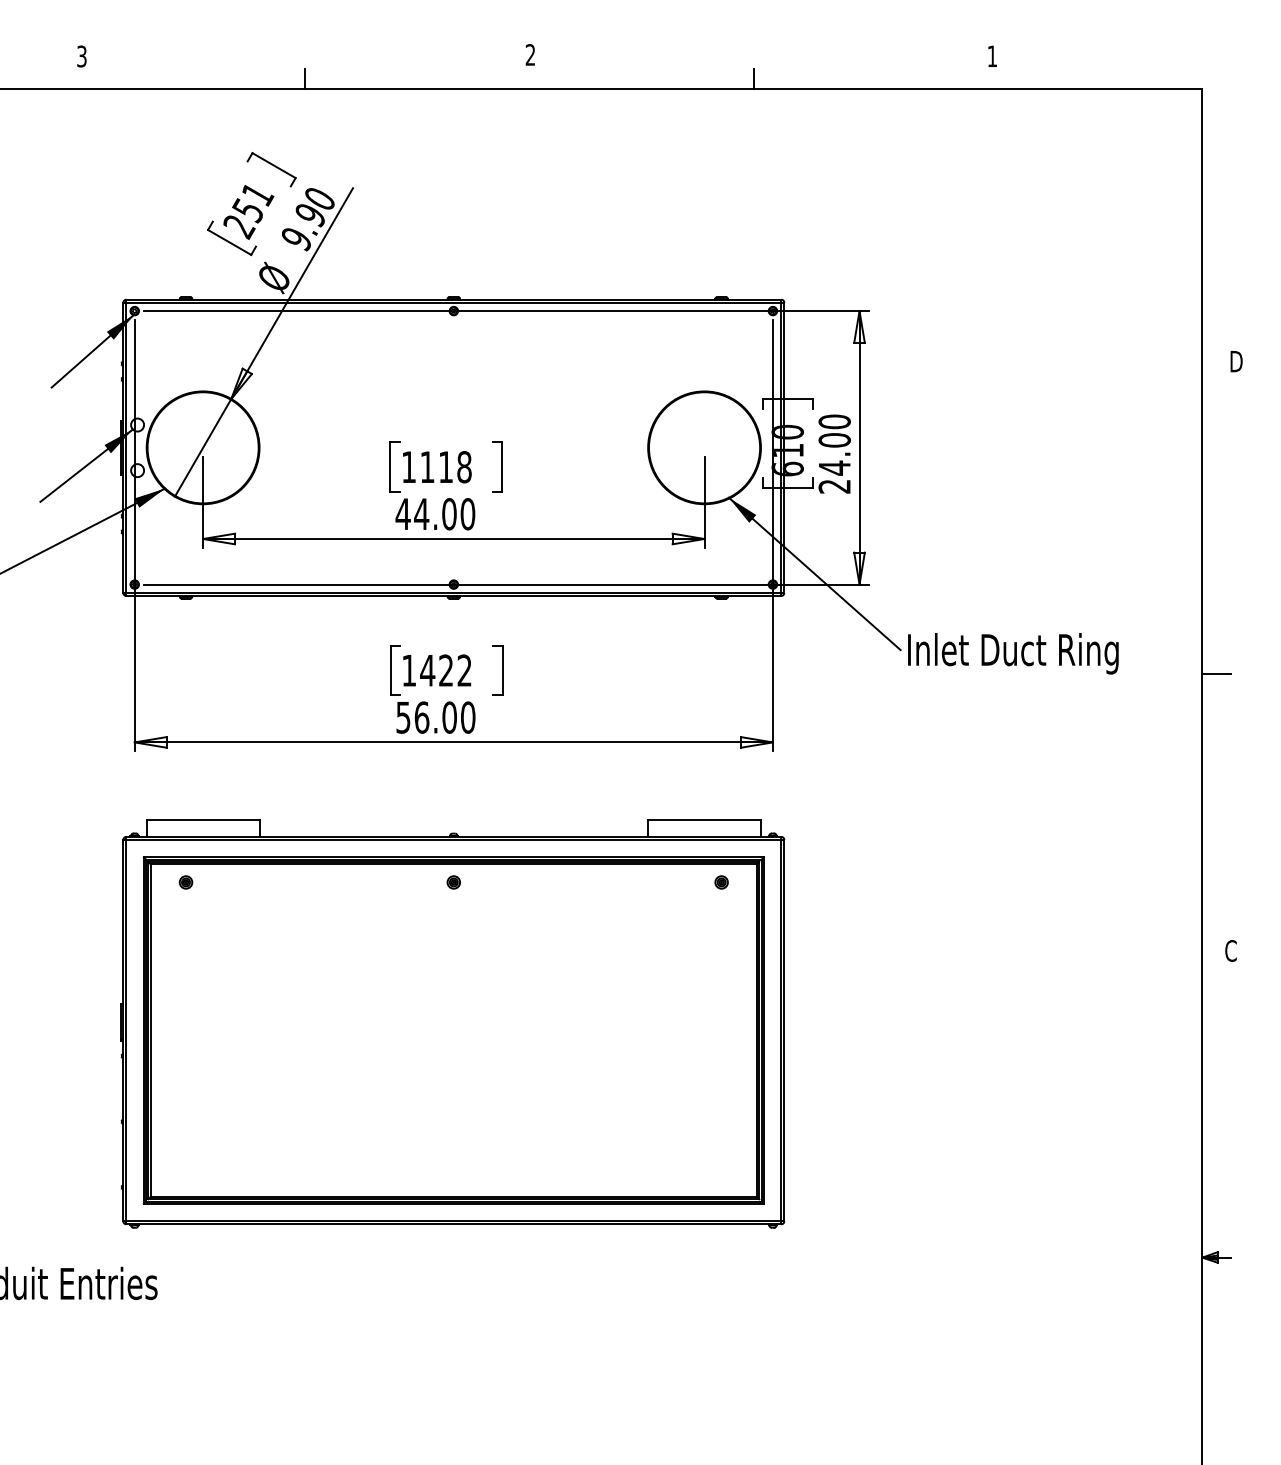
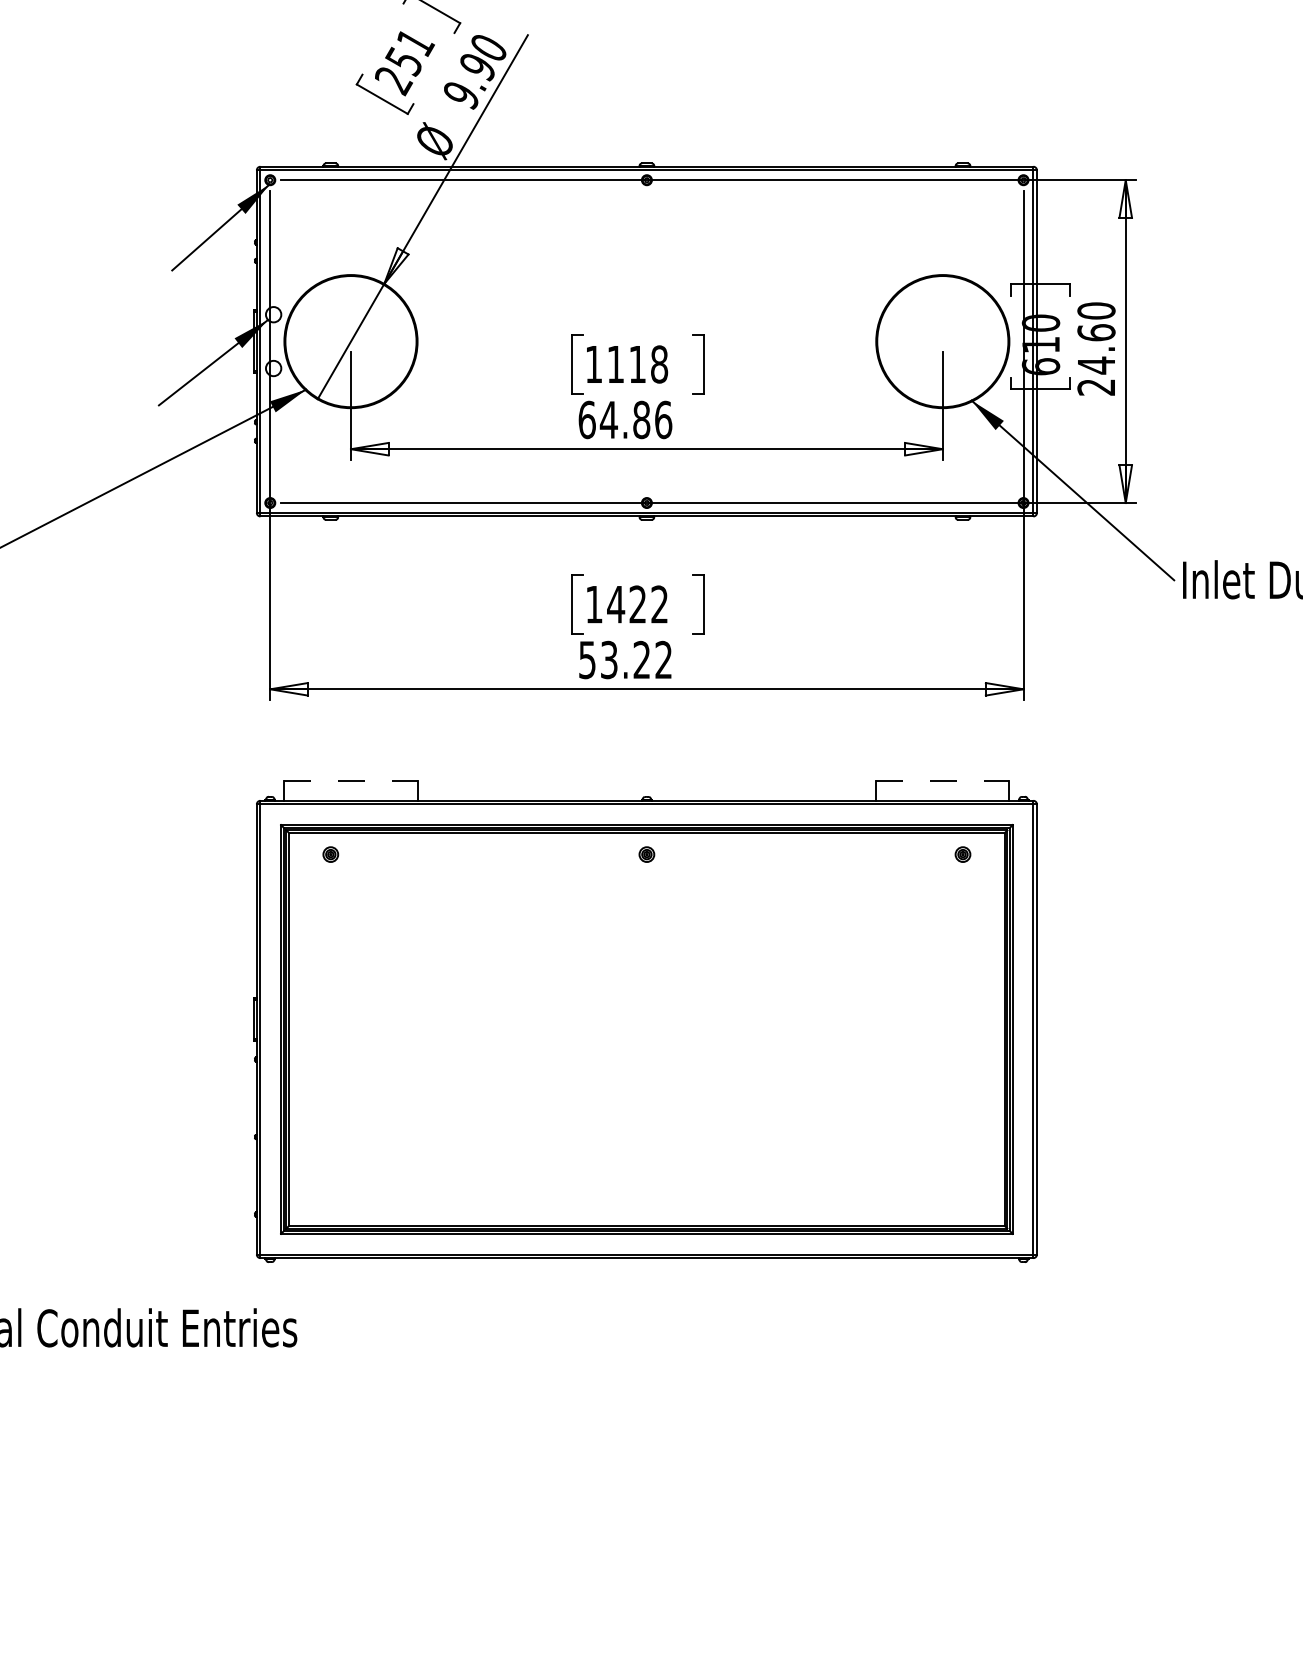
text: (834, 440) -> (1096, 332), 24.00 -> 24.60
text: (435, 514) -> (625, 420), 44.00 -> 64.86
text: (444, 717) -> (635, 659), 56.00 -> 53.22
line: (203, 819) -> (351, 780), solid -> dashed
line: (705, 819) -> (943, 780), solid -> dashed

